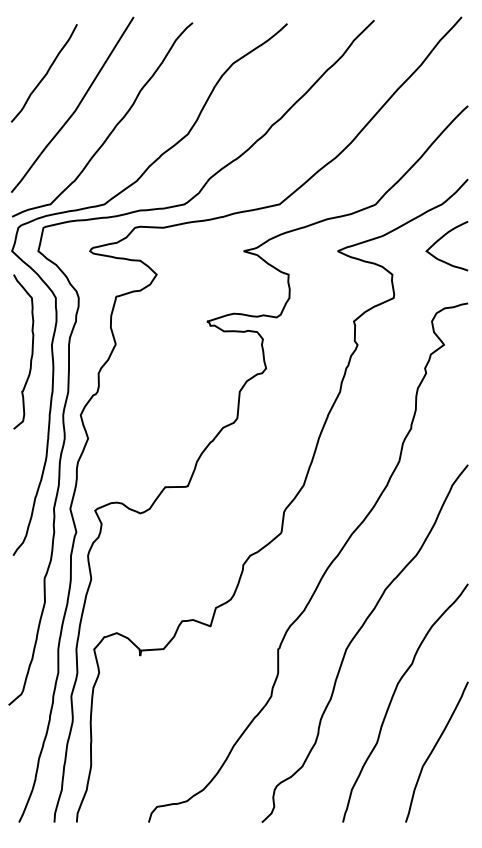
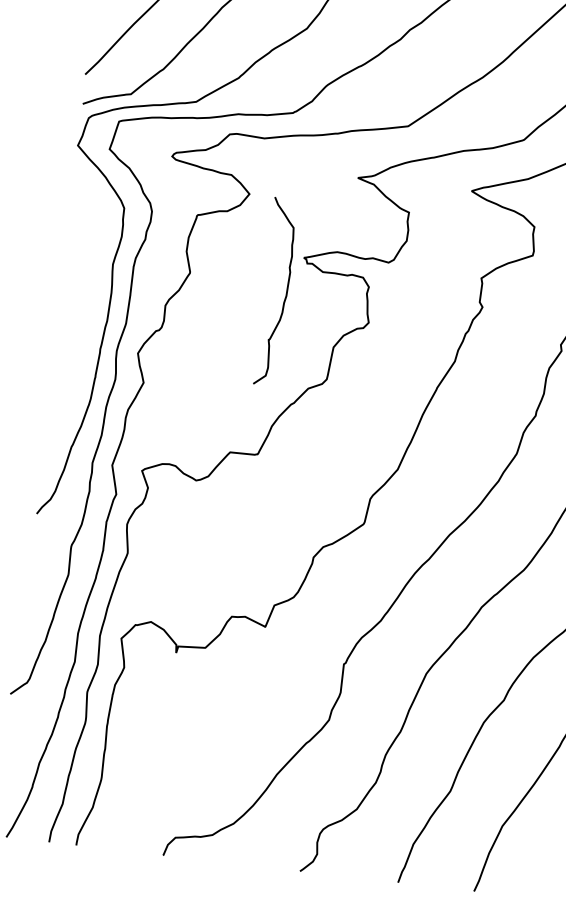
curve: (31, 351) -> (285, 292), moved

